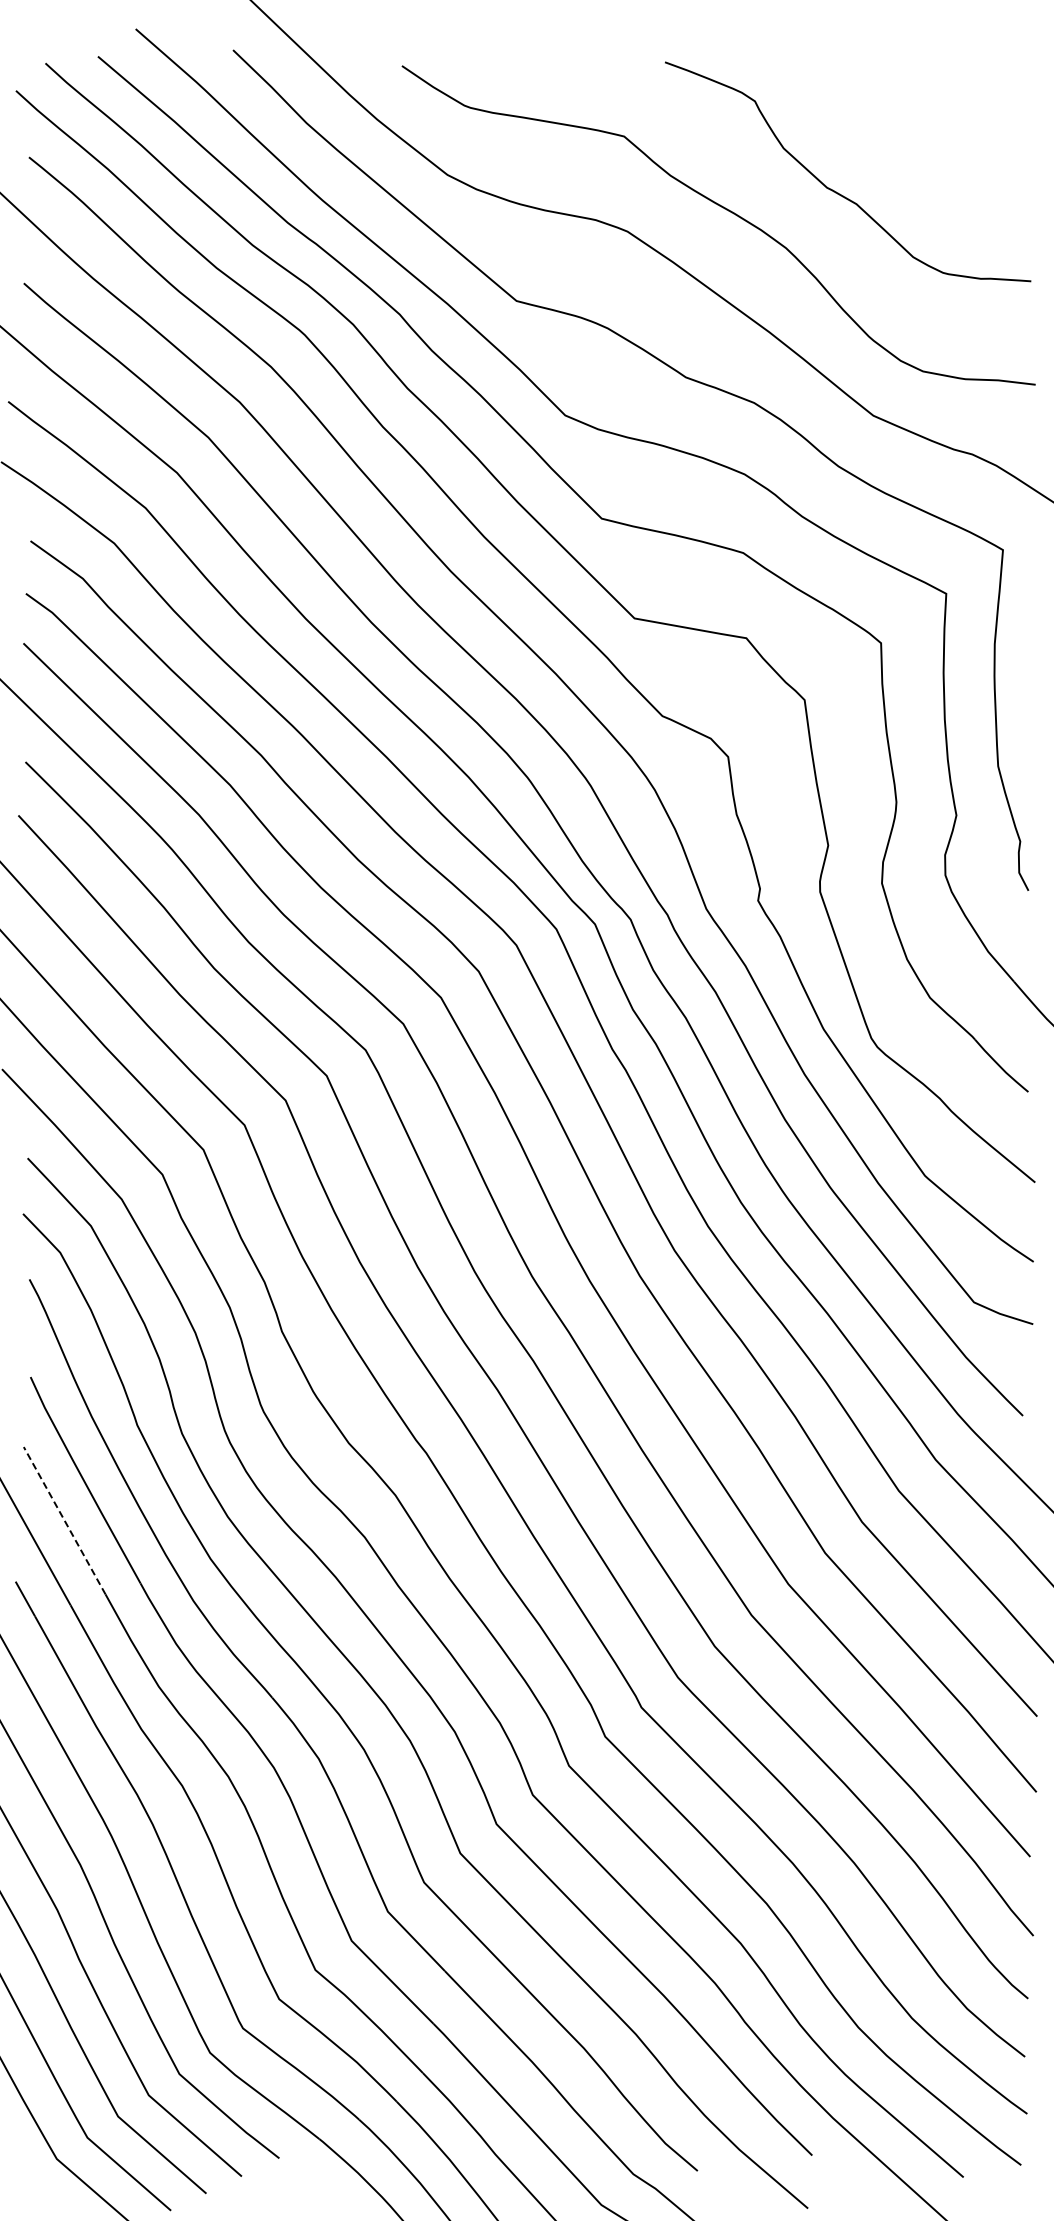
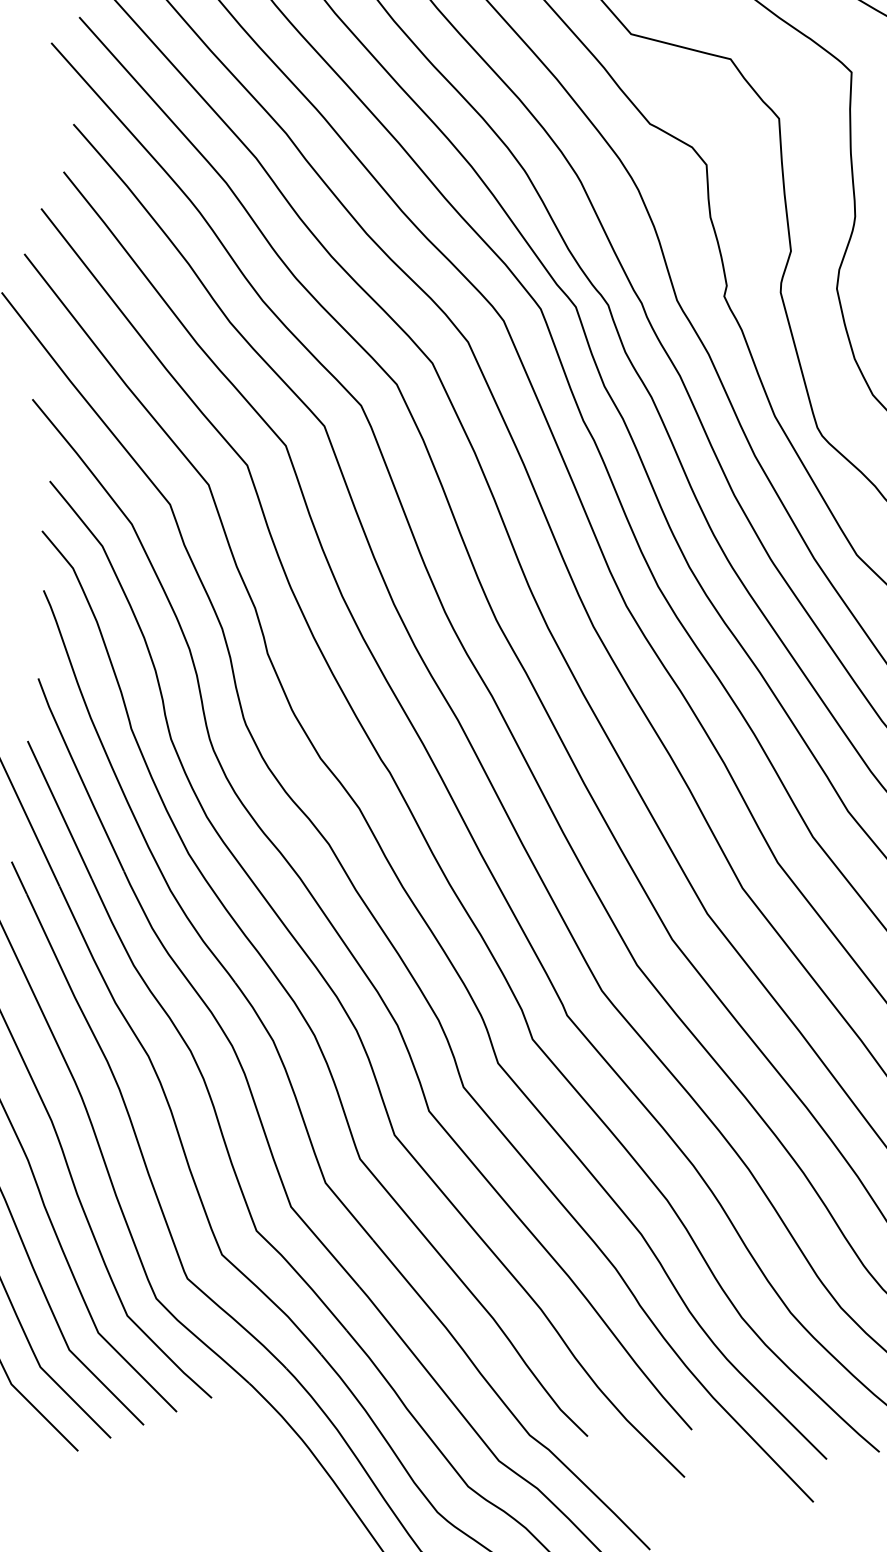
line: (64, 1520) -> (59, 809), dashed -> solid

